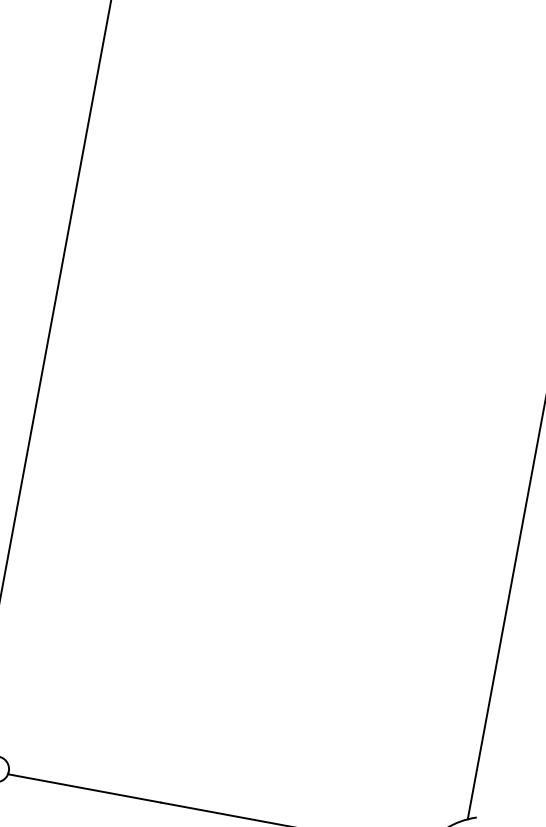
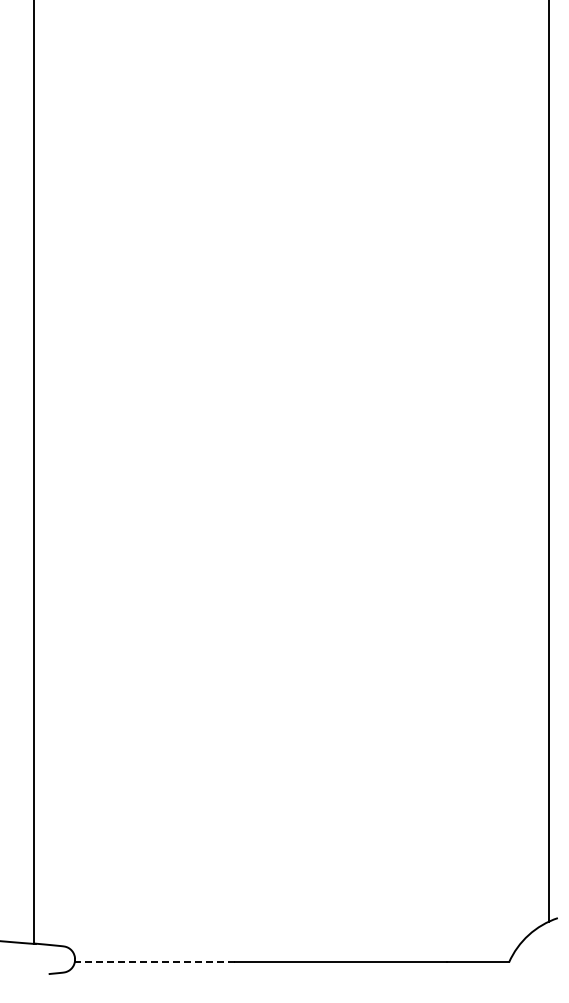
line: (84, 788) -> (154, 962), solid -> dashed

